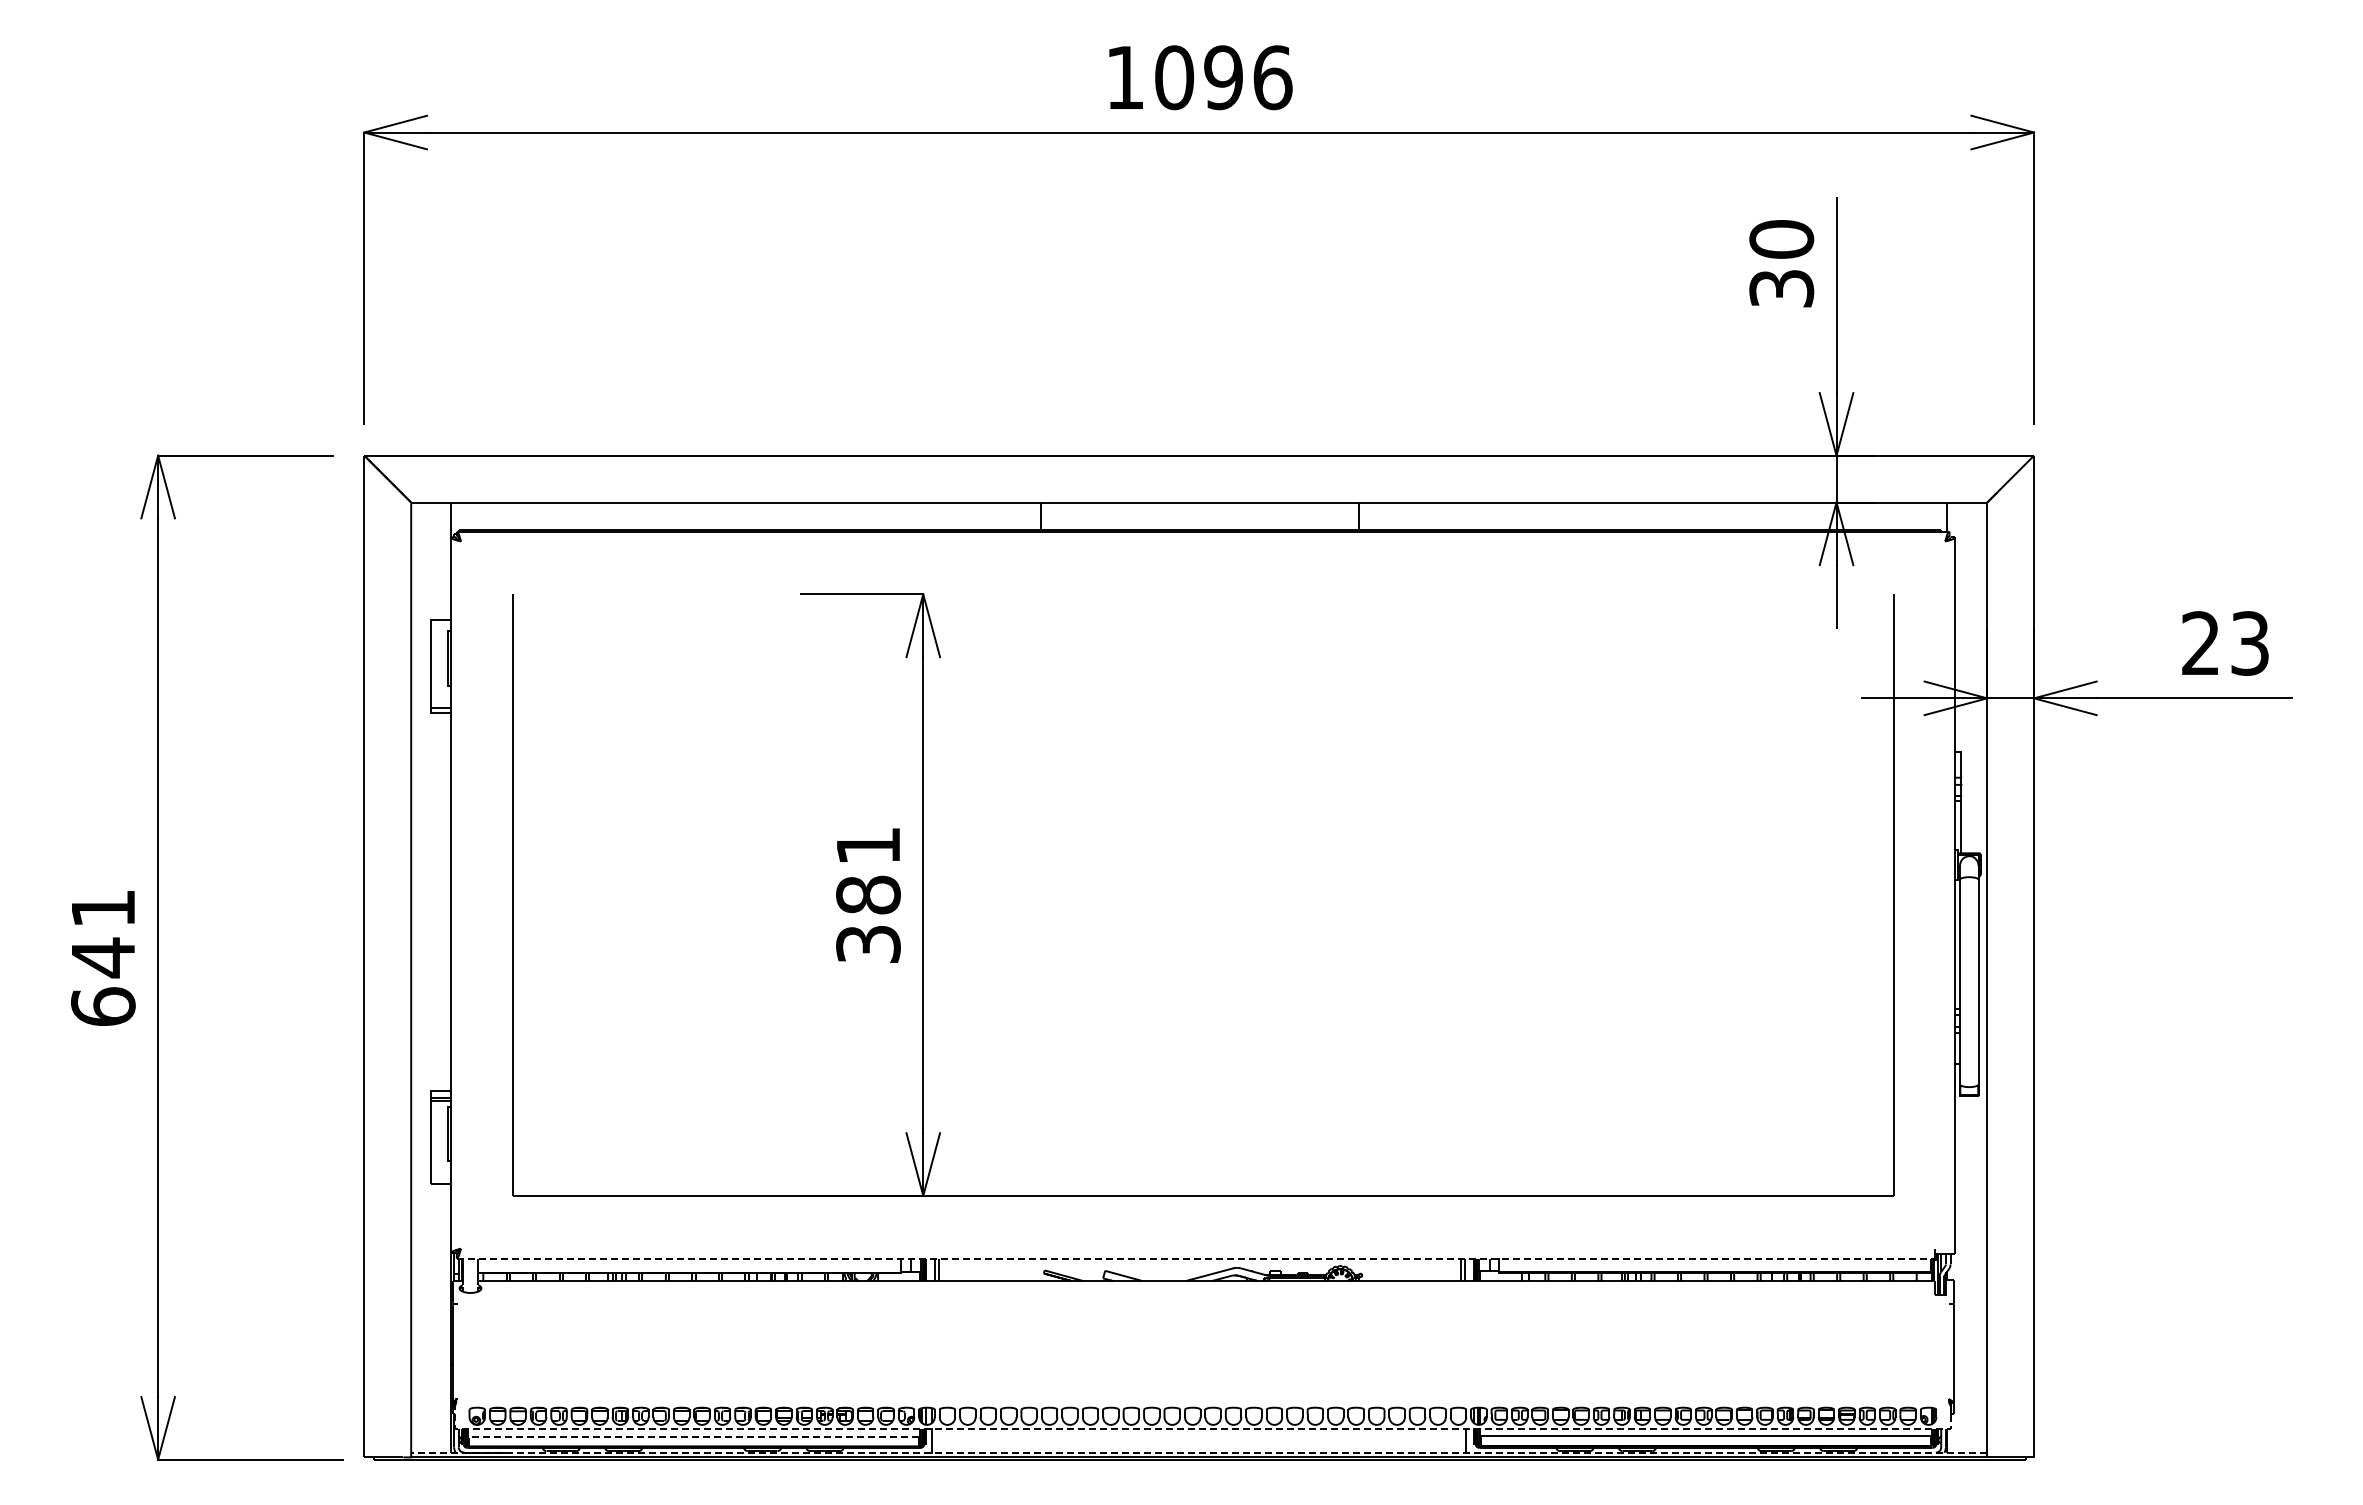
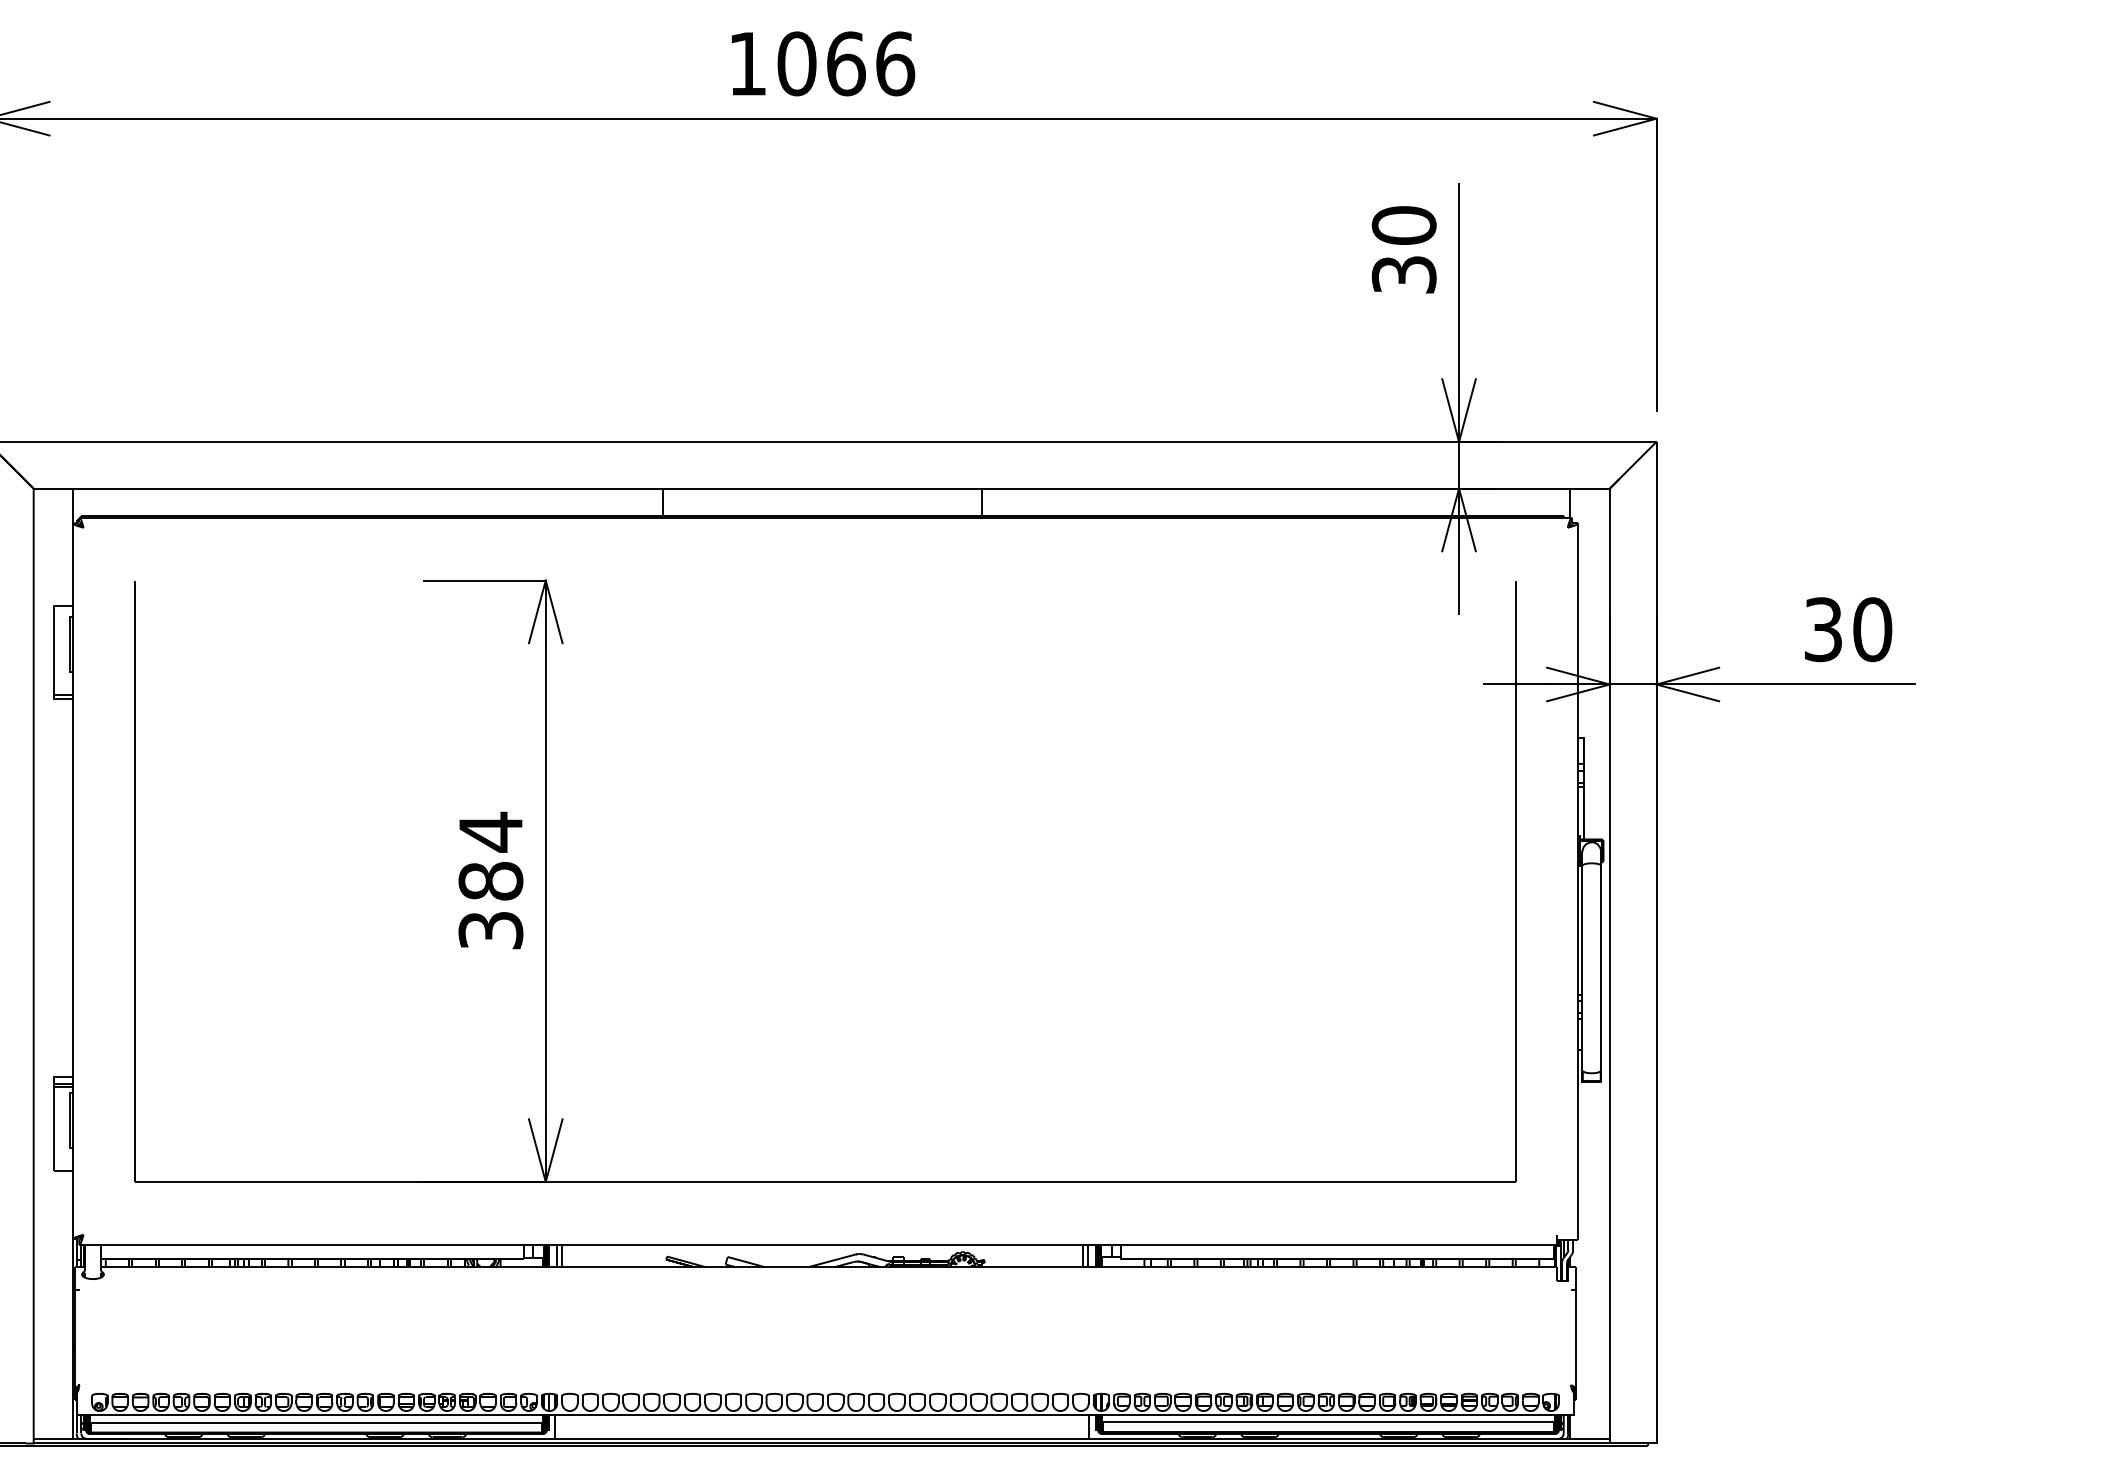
text: (1223, 77) -> (846, 63), 1096 -> 1066
text: (2225, 643) -> (1848, 629), 23 -> 30
text: (868, 845) -> (491, 831), 381 -> 384
line: (1196, 1258) -> (819, 1244), dashed -> solid
line: (1202, 1429) -> (825, 1415), dashed -> solid
line: (690, 1437) -> (313, 1423), dashed -> solid
line: (1198, 1452) -> (821, 1438), dashed -> solid

